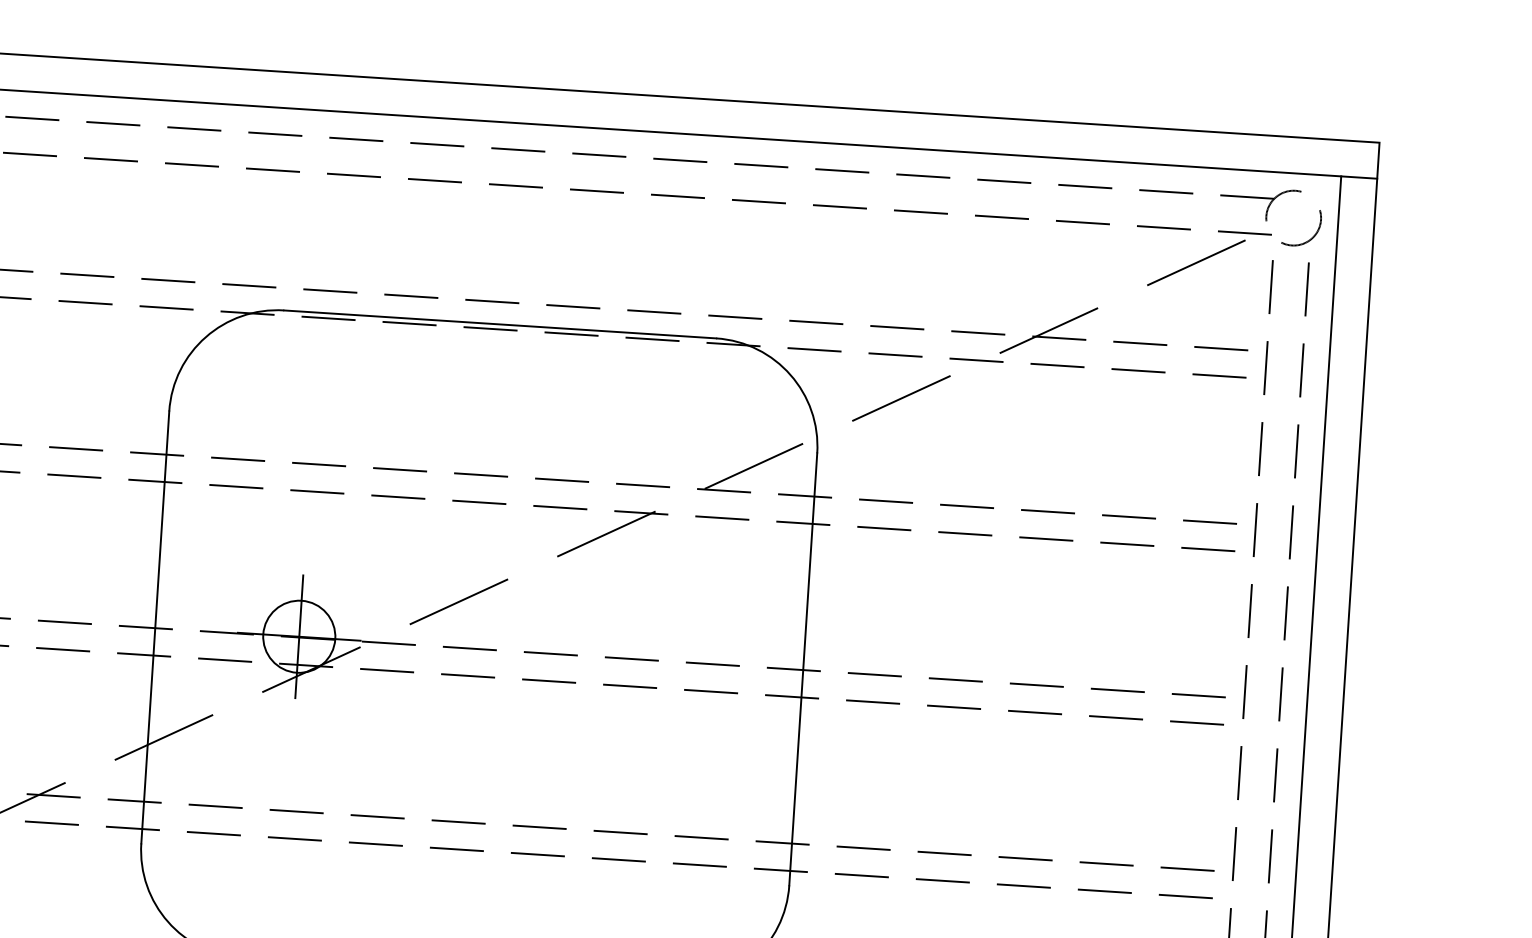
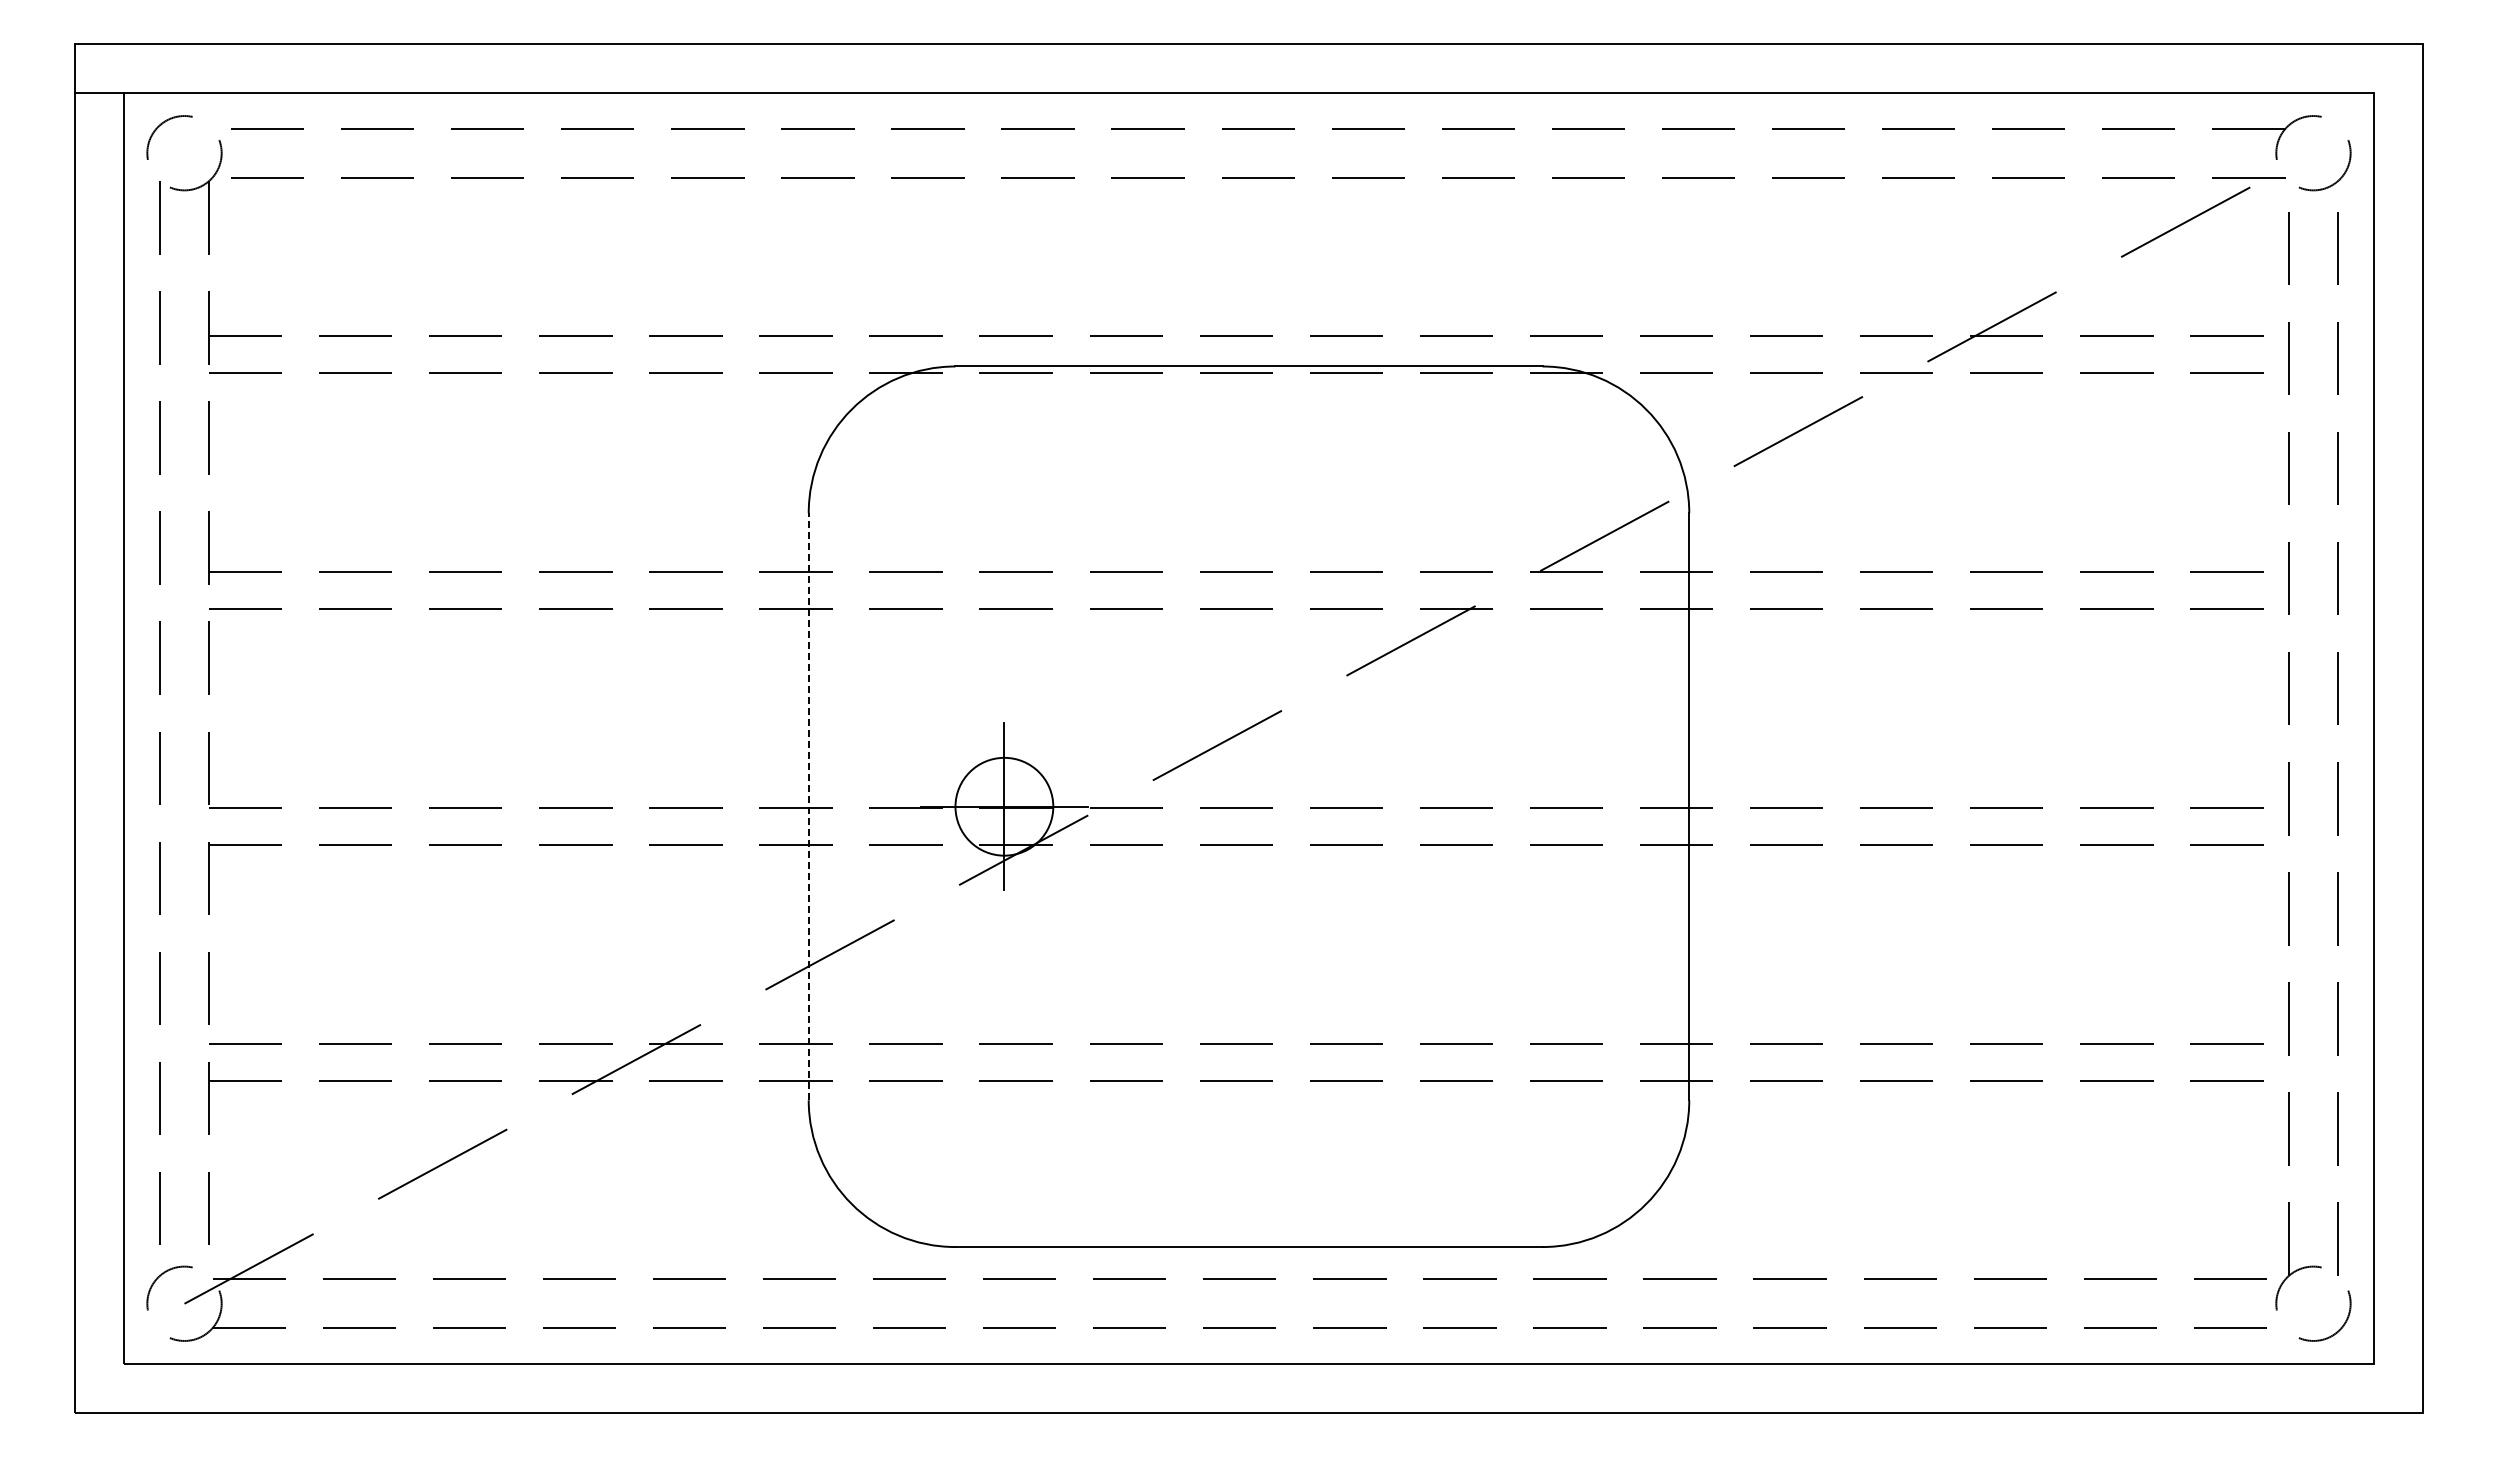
line: (1359, 177) -> (2398, 92), removed
line: (155, 627) -> (808, 806), solid -> dashed

